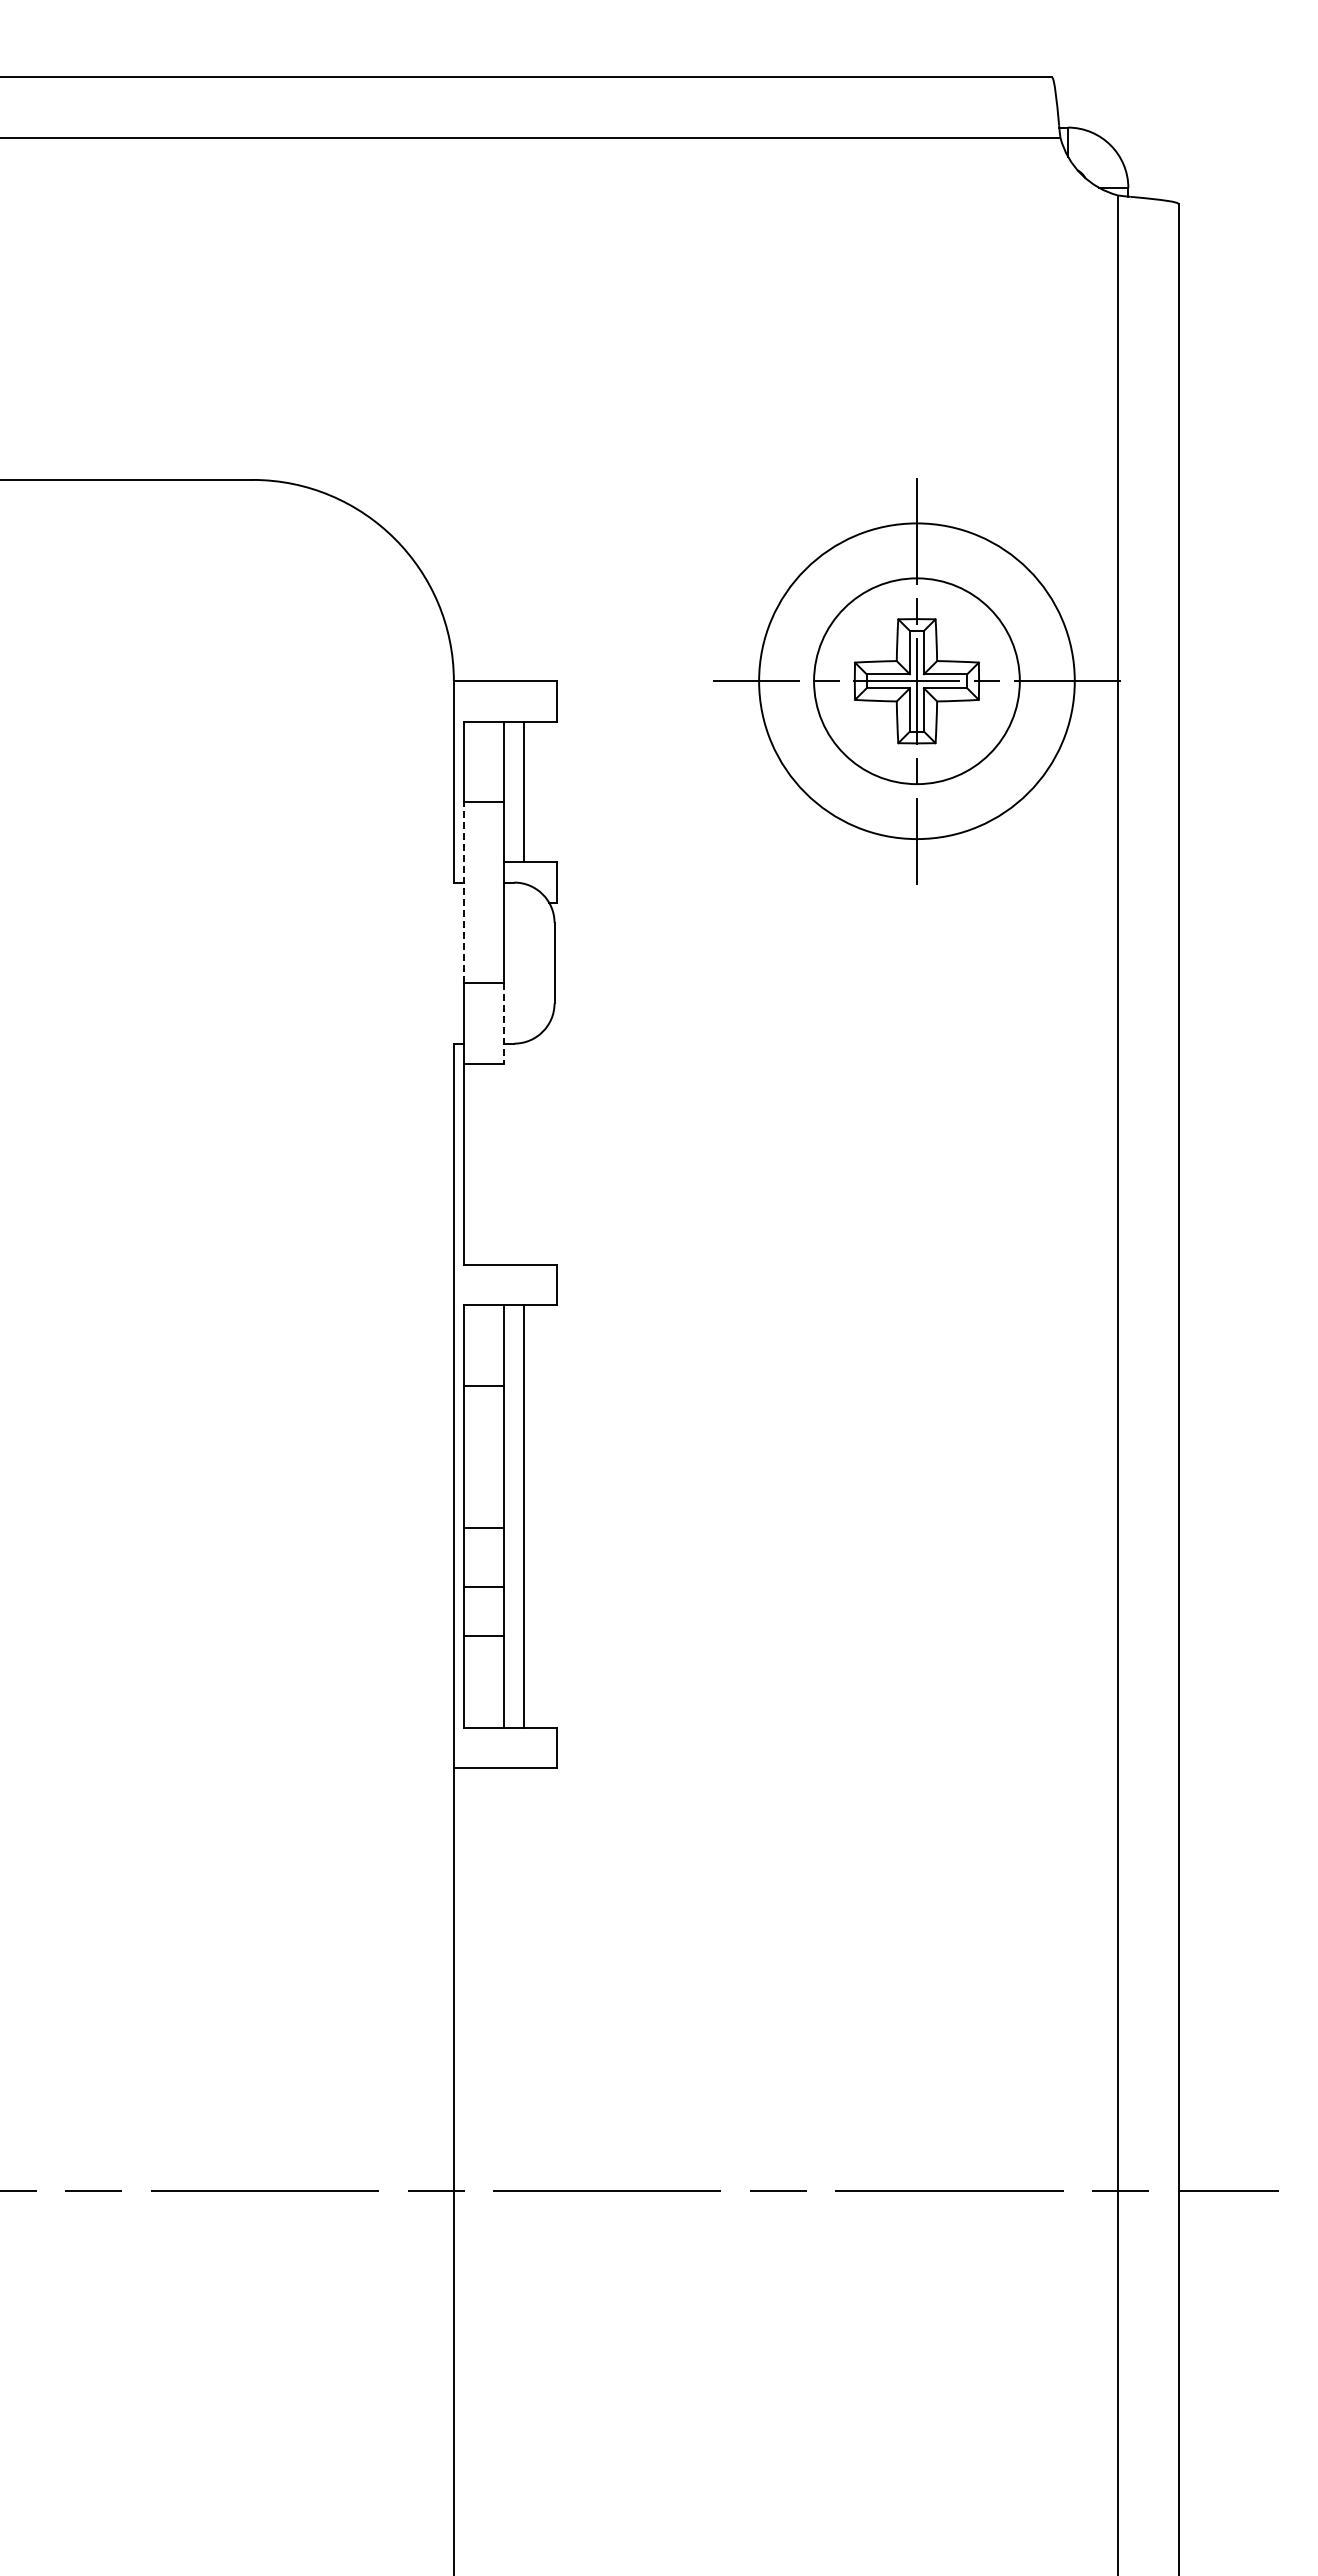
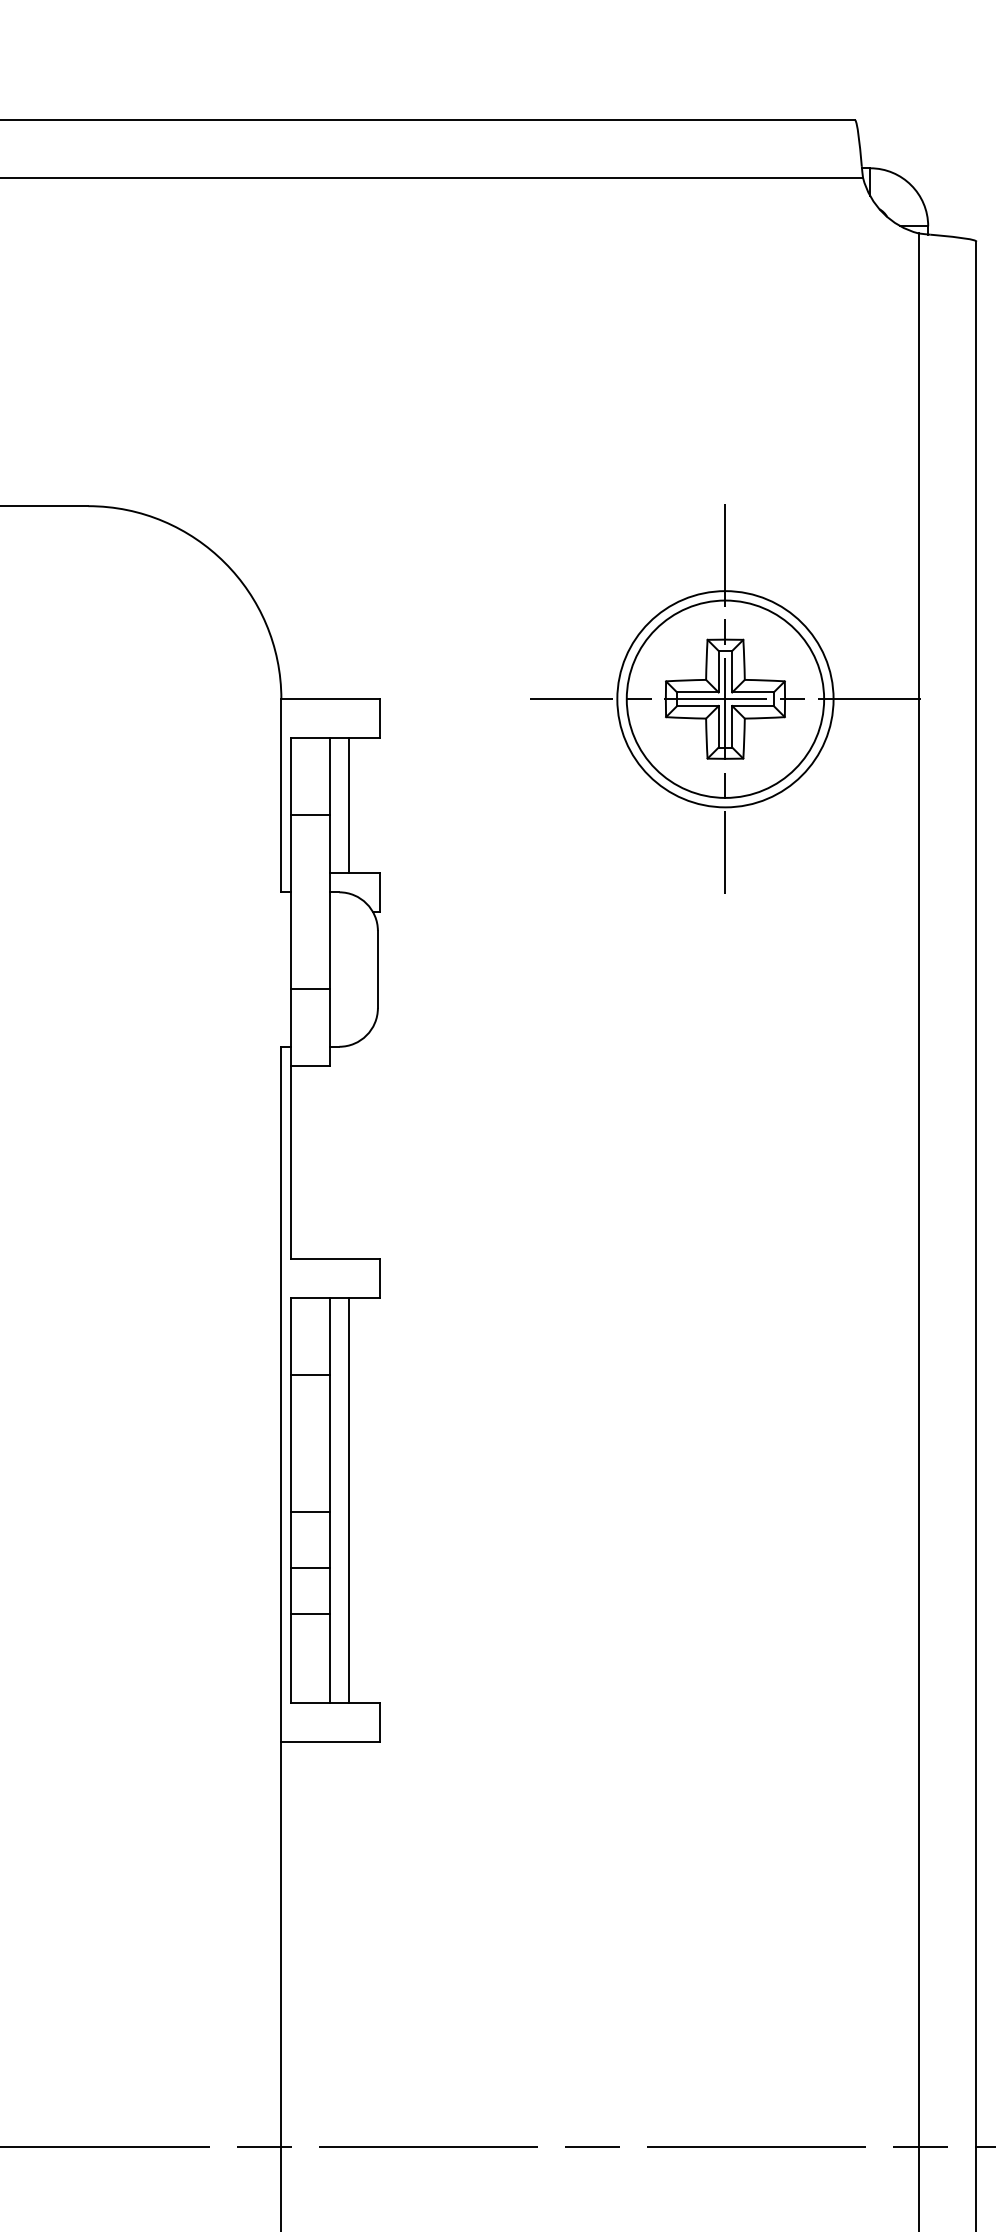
circle: (916, 681) -> (725, 699), size x0.71
line: (463, 892) -> (290, 901), dashed -> solid
line: (504, 1024) -> (329, 1028), dashed -> solid

